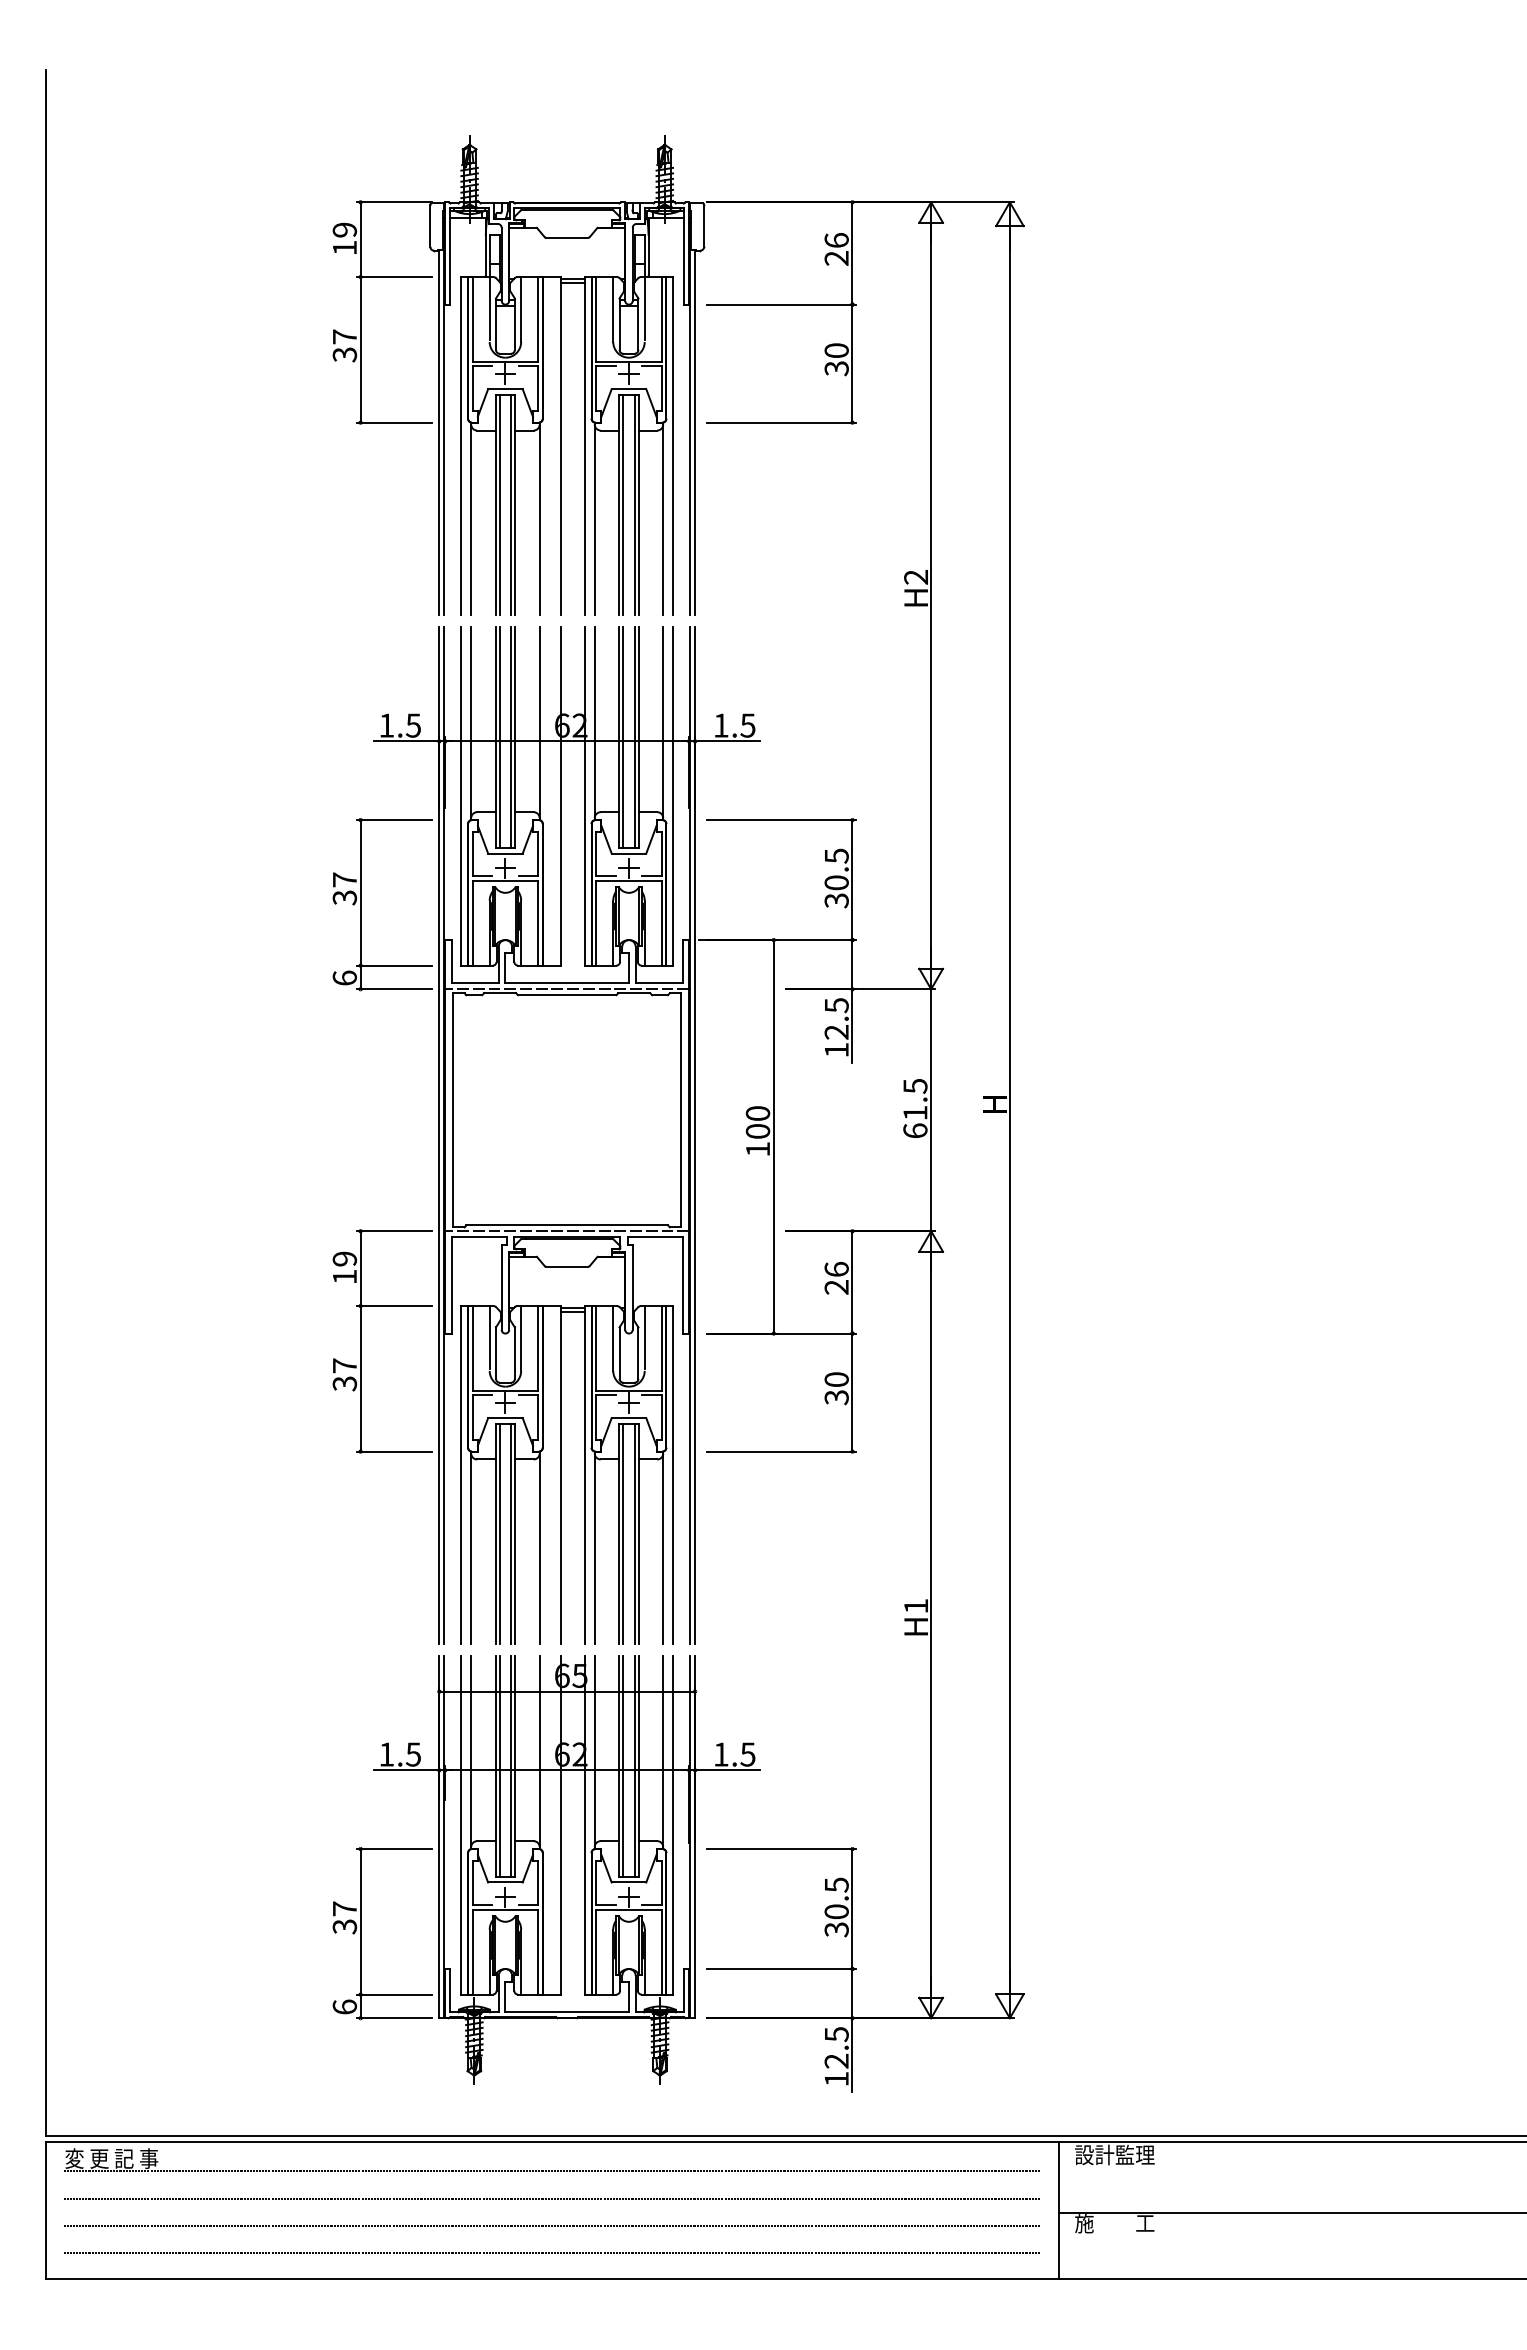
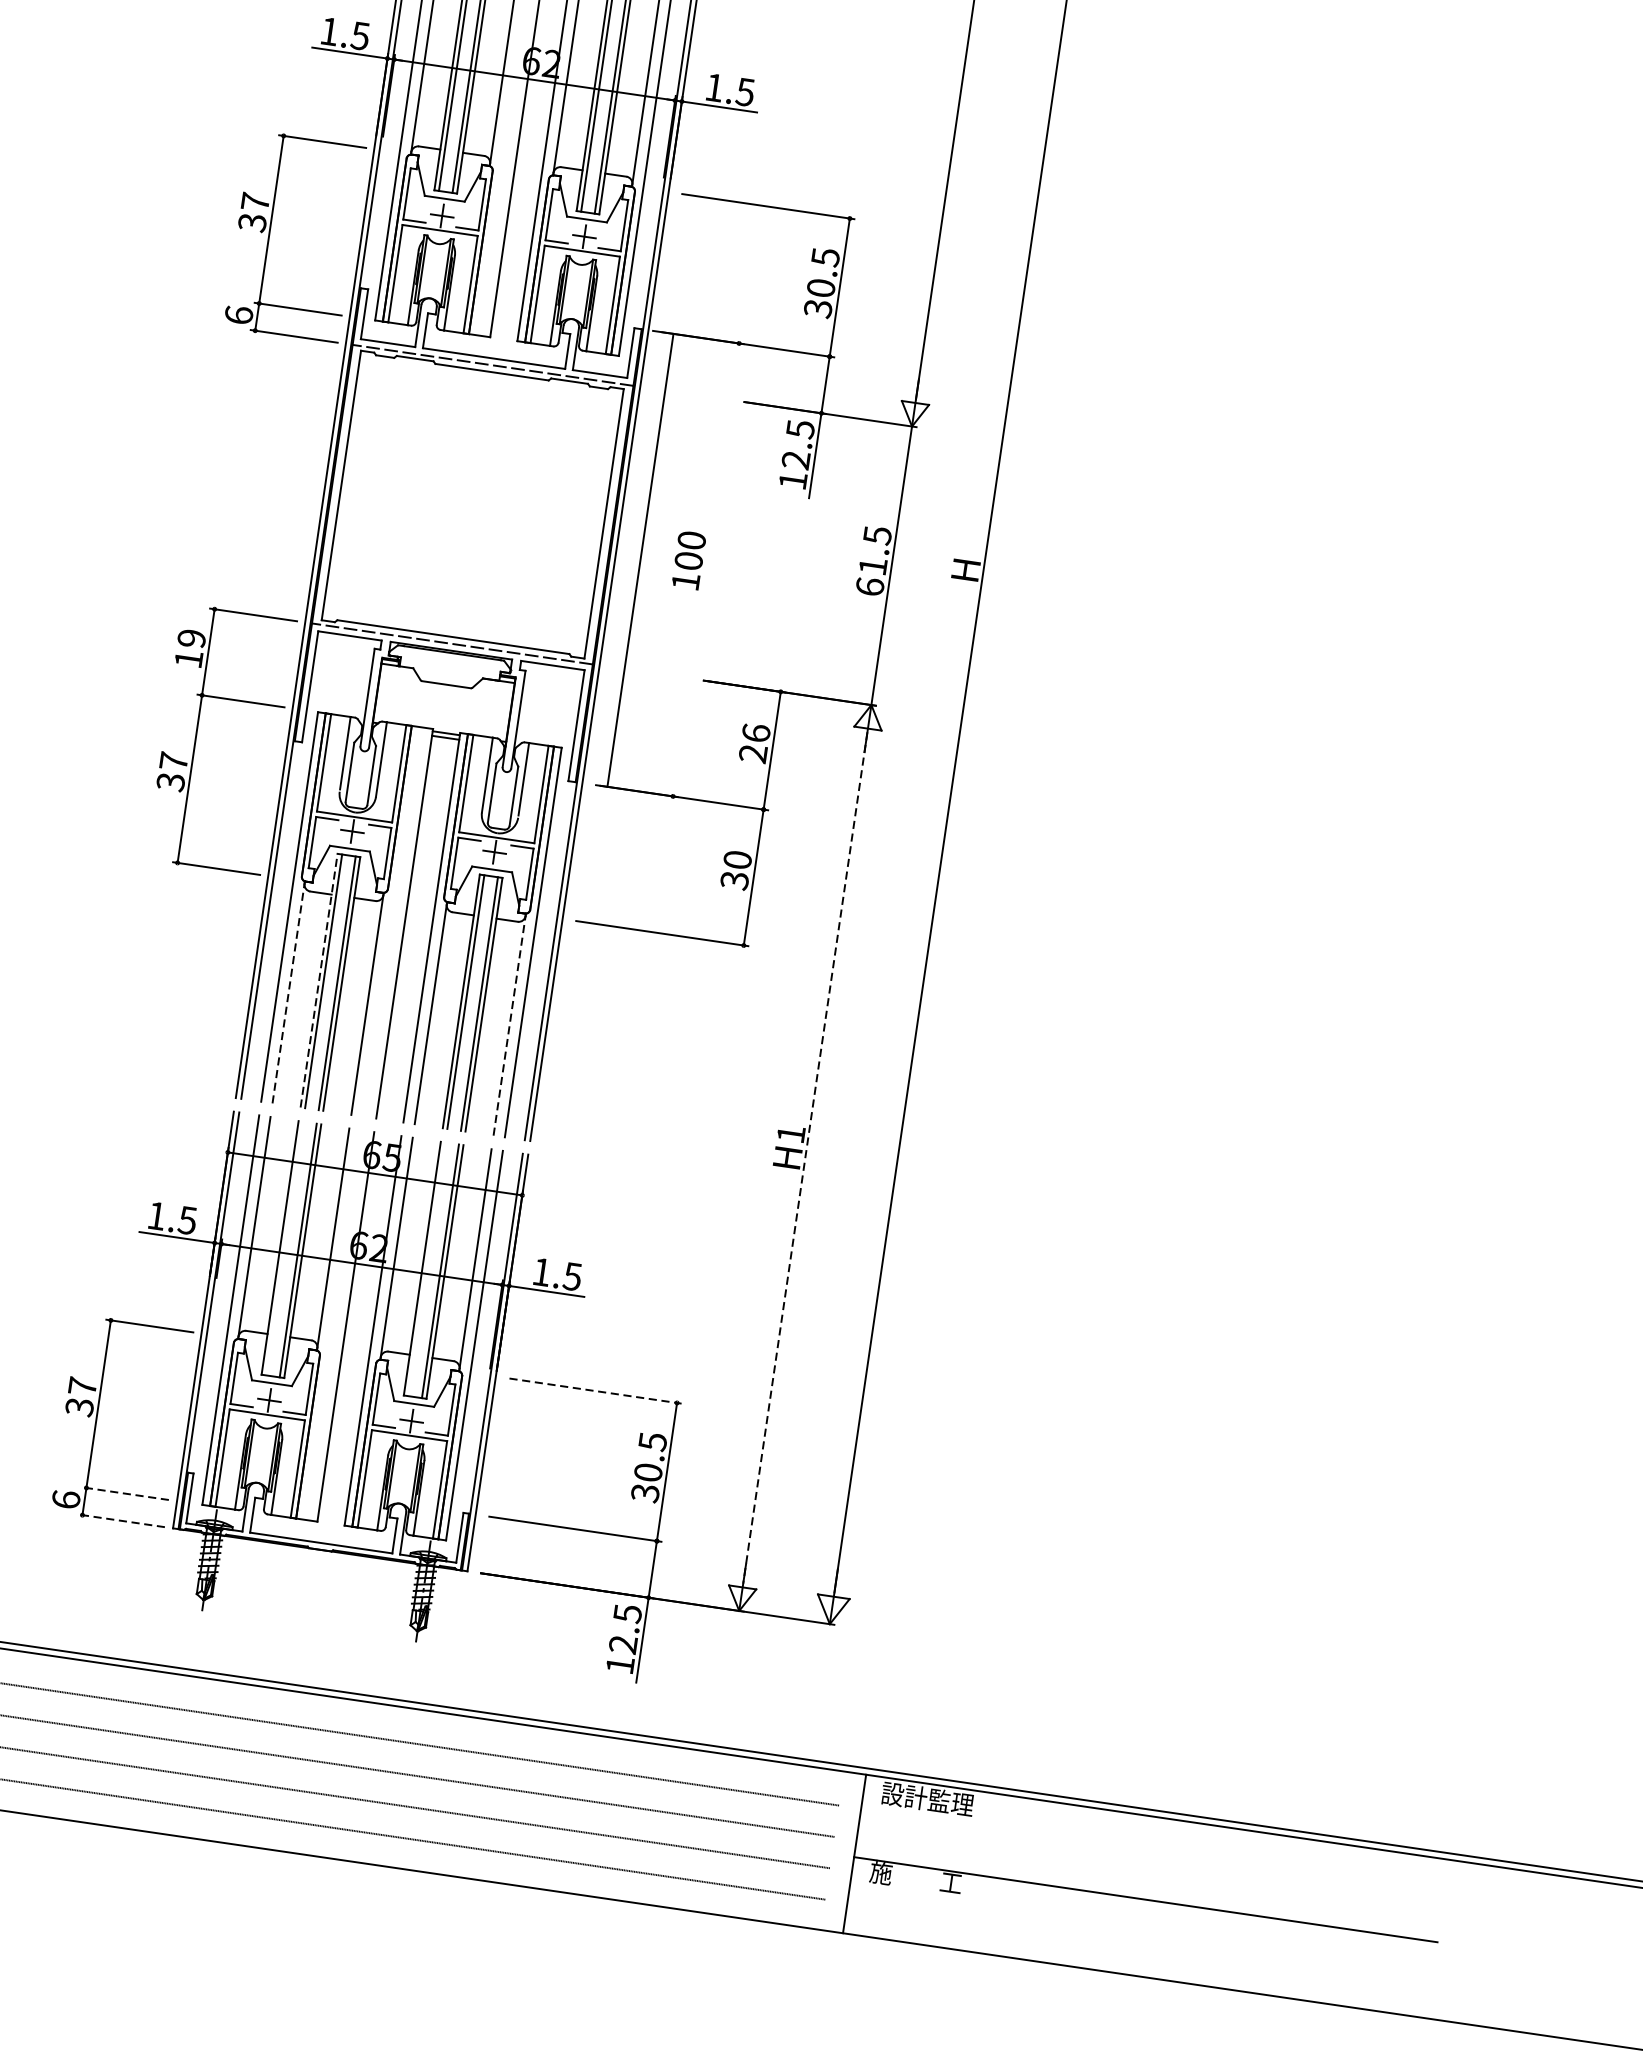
line: (773, 1136) -> (640, 559), moved
line: (495, 1533) -> (319, 979), solid -> dashed
line: (471, 1547) -> (289, 991), solid -> dashed
line: (663, 1547) -> (510, 1024), solid -> dashed
line: (931, 1624) -> (805, 1157), solid -> dashed
line: (499, 1766) -> (284, 1248), removed
line: (623, 1766) -> (427, 1269), removed
line: (781, 1849) -> (595, 1391), solid -> dashed
line: (394, 1994) -> (125, 1493), solid -> dashed
line: (394, 2018) -> (121, 1521), solid -> dashed

